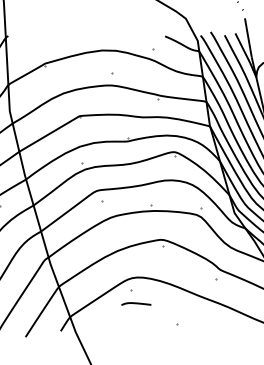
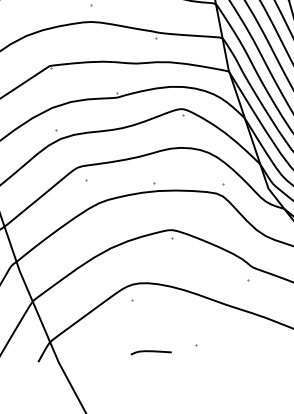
curve: (136, 303) -> (151, 351), moved

